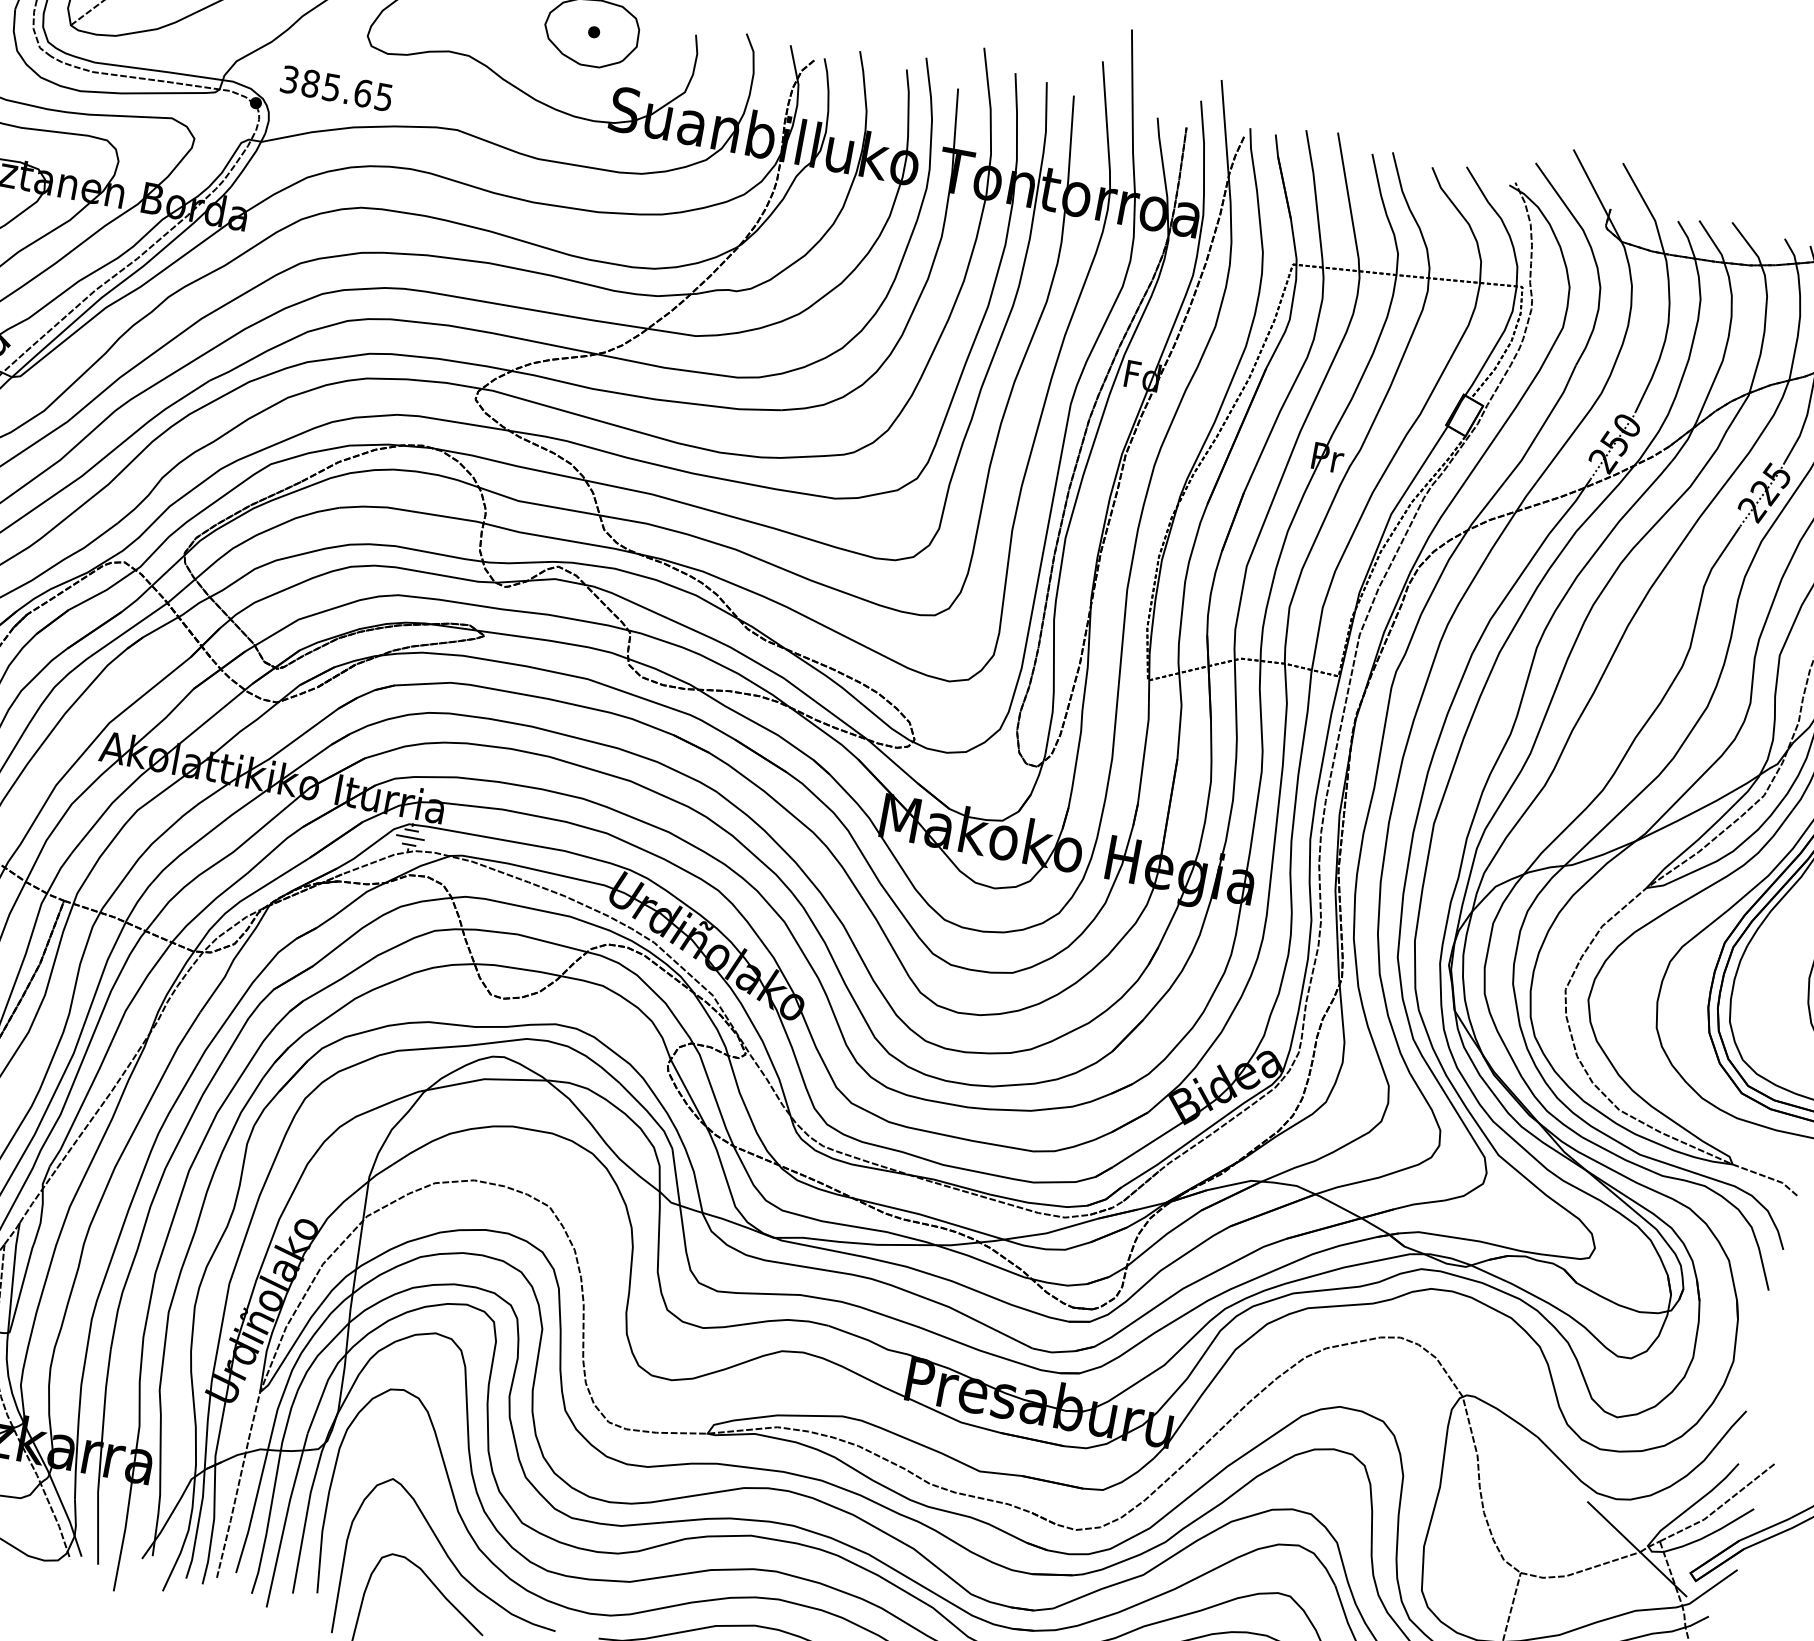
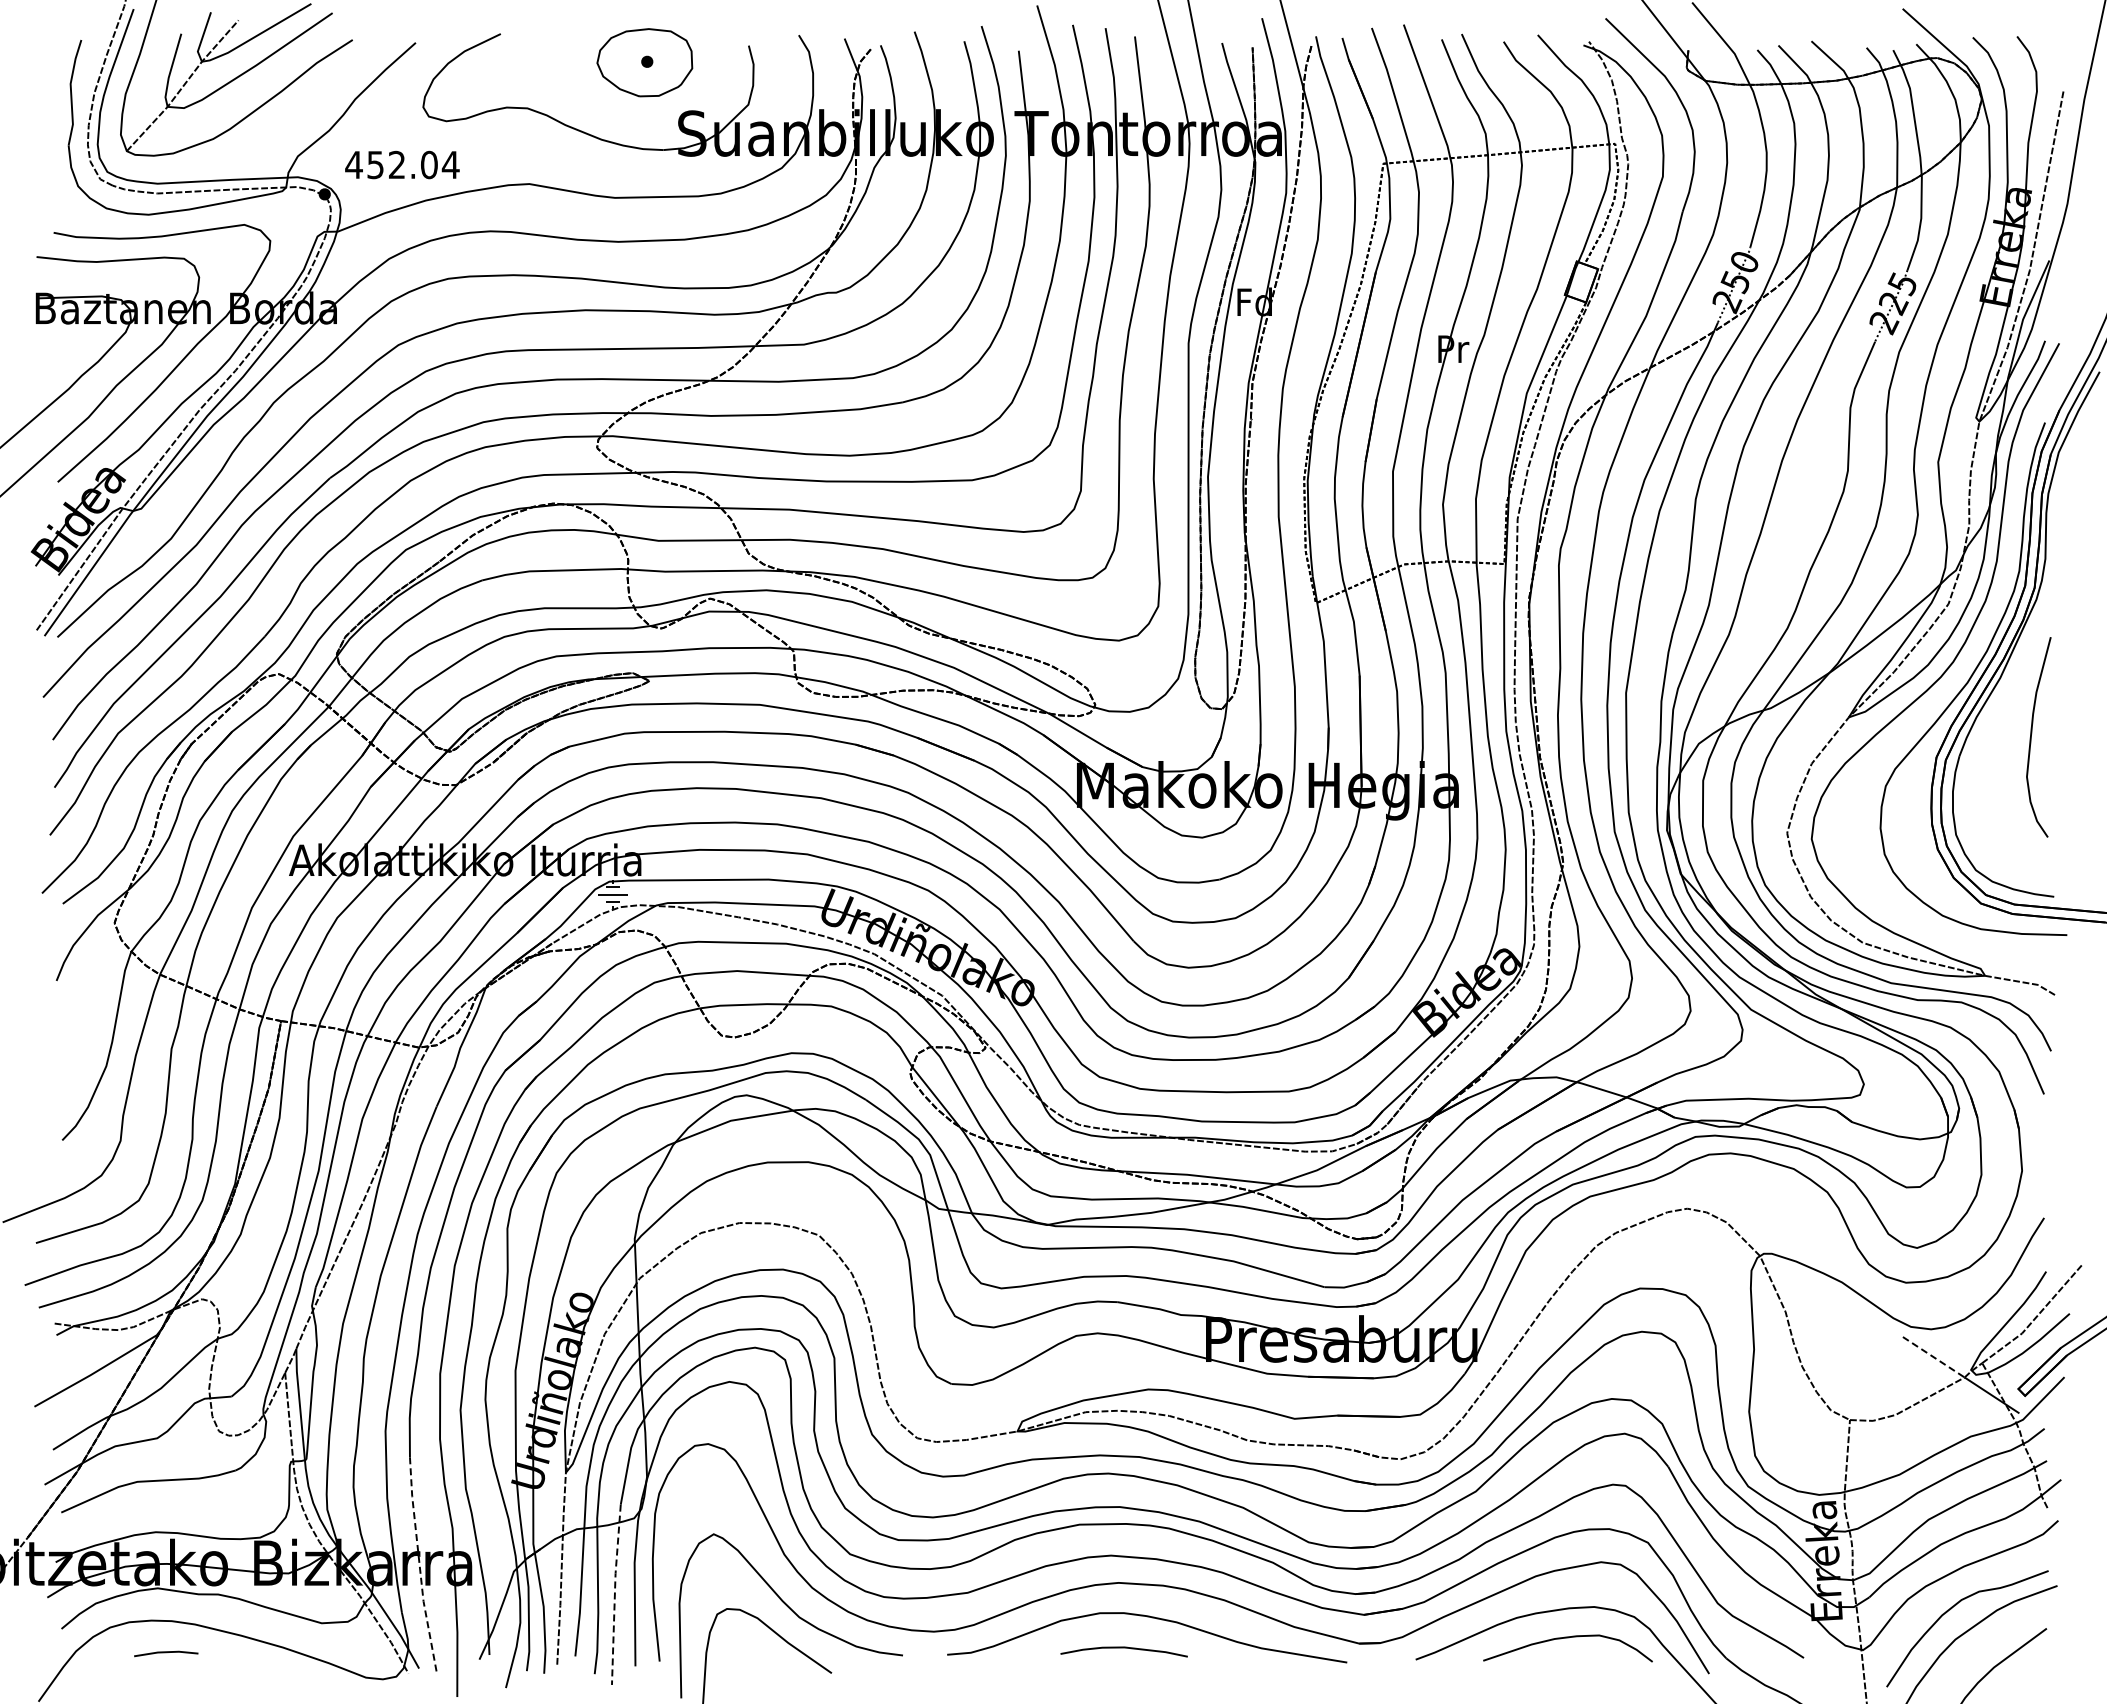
text: (337, 88) -> (402, 164), 385.65 -> 452.04
line: (100, 1456) -> (419, 1565), solid -> dashed
line: (285, 1519) -> (614, 1594), solid -> dashed
line: (1613, 1527) -> (1933, 1357), solid -> dashed

